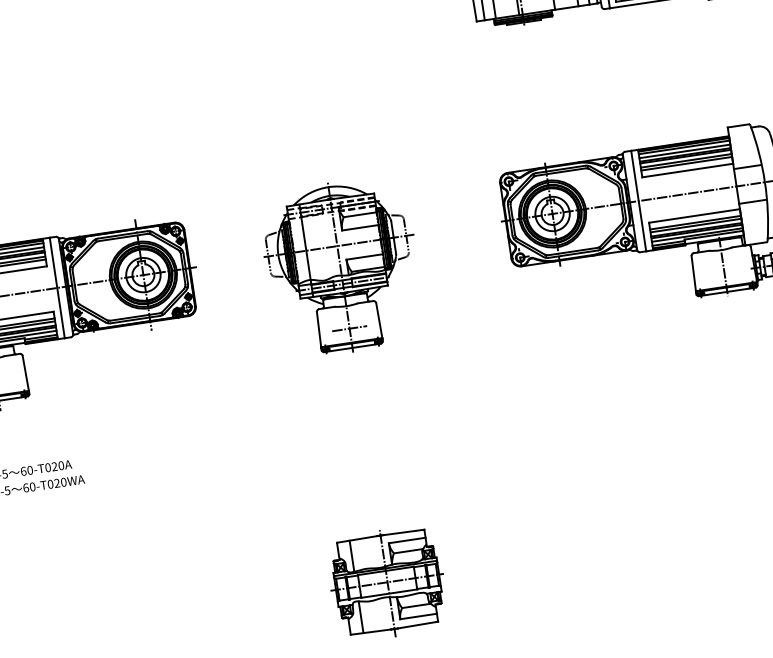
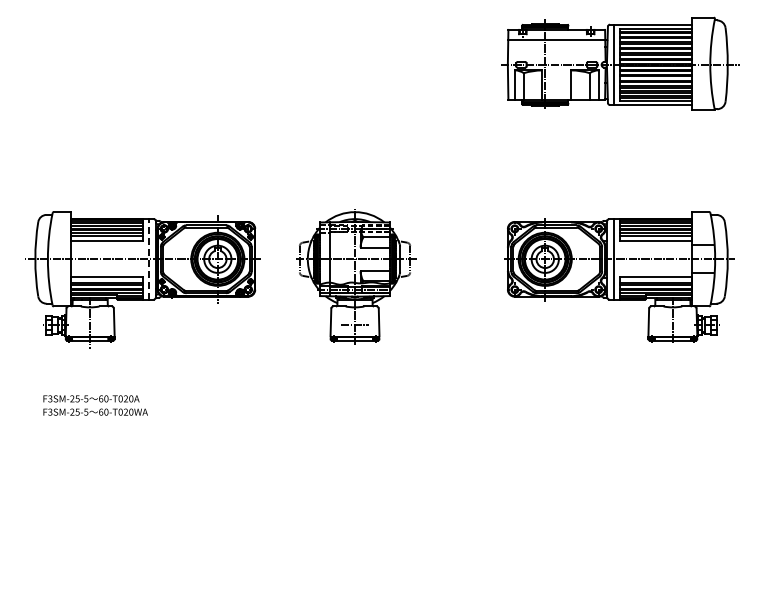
part: (342, 267) -> (356, 276), moved
line: (56, 287) -> (148, 258), solid -> dashed
part: (387, 583) -> (372, 529), removed

